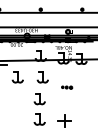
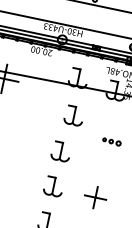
part: (17, 77) -> (30, 106), removed

